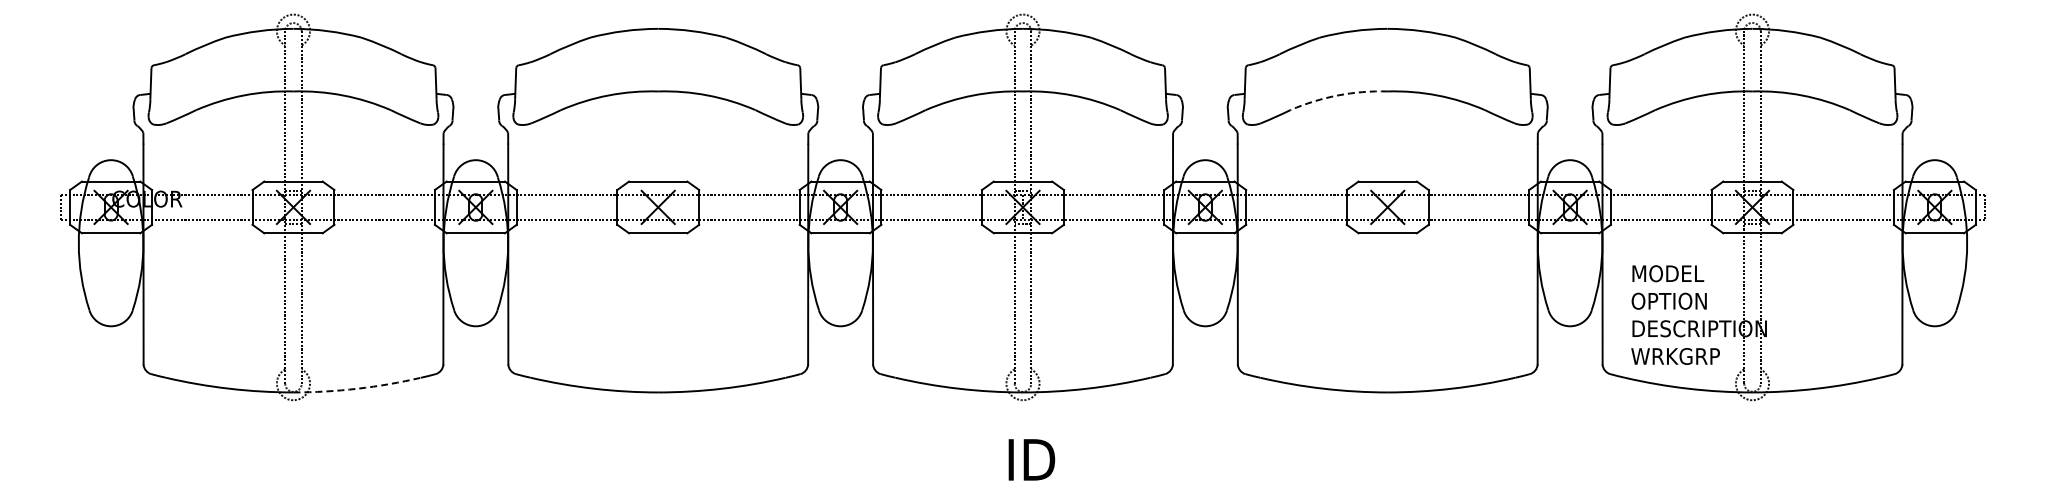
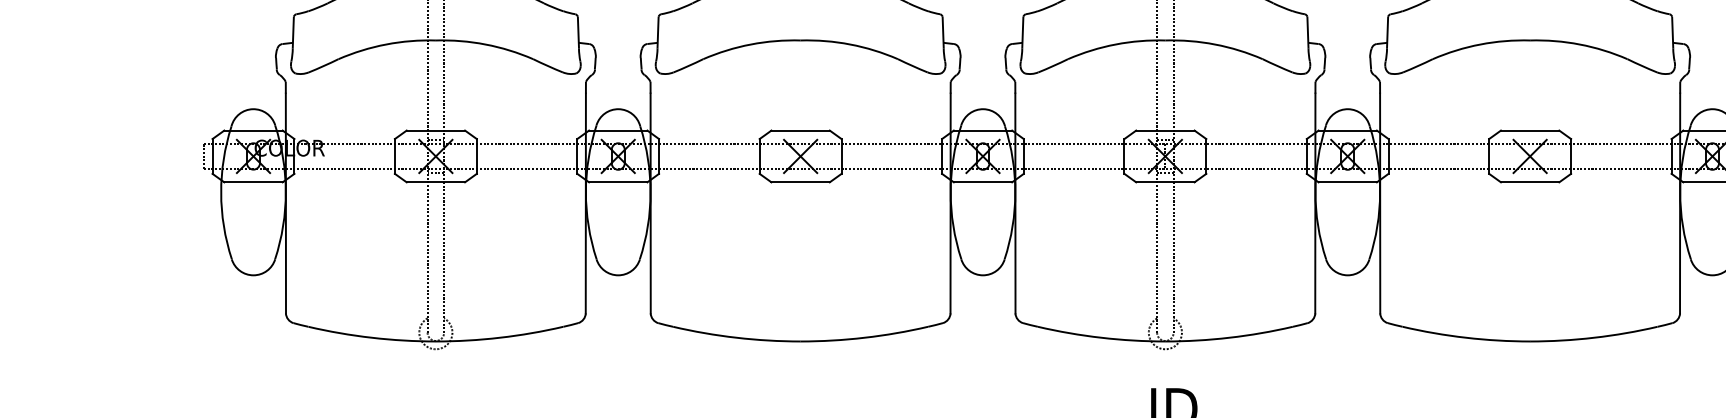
arc: (1338, 95) -> (1480, 44), dashed -> solid
arc: (357, 388) -> (499, 337), dashed -> solid

